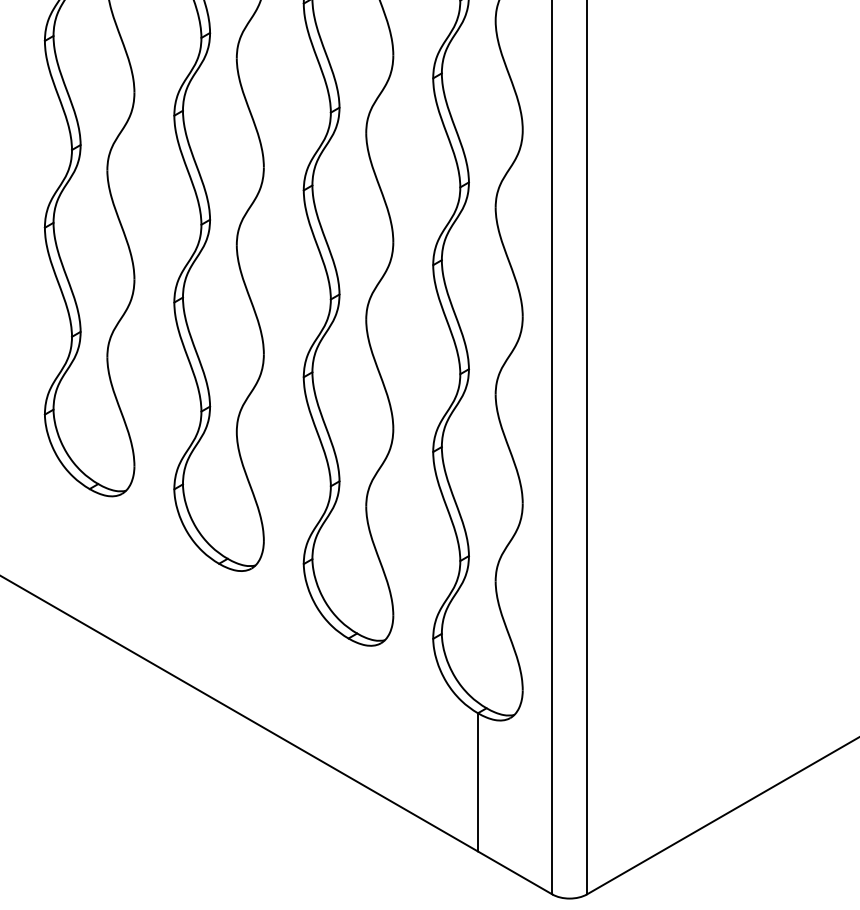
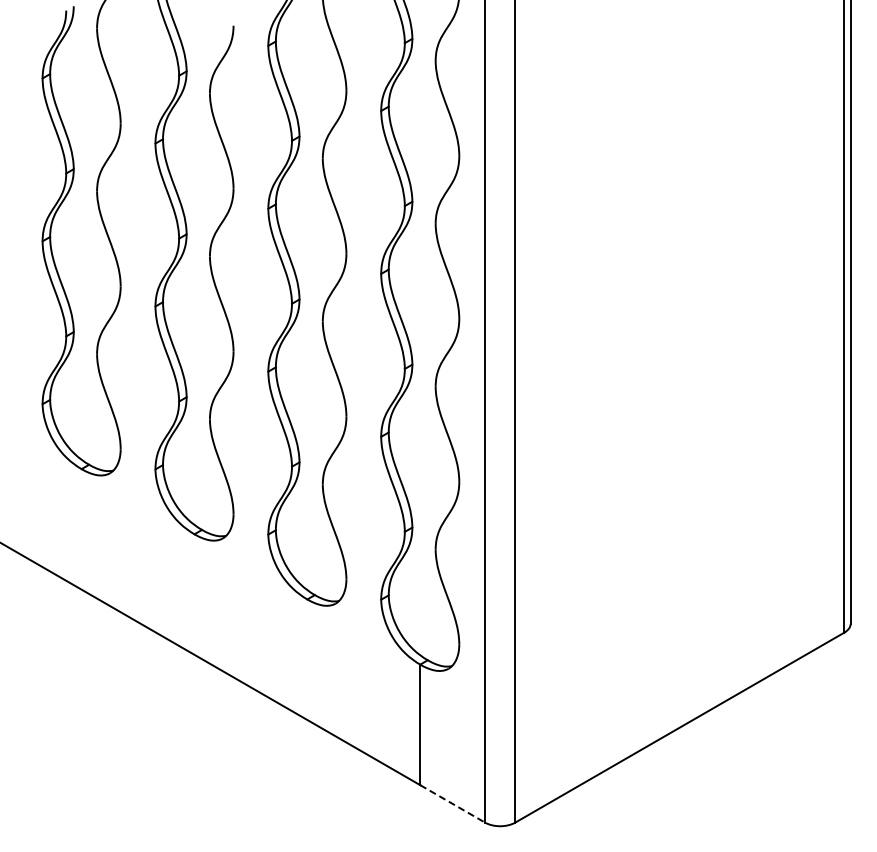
line: (516, 873) -> (453, 804), solid -> dashed

